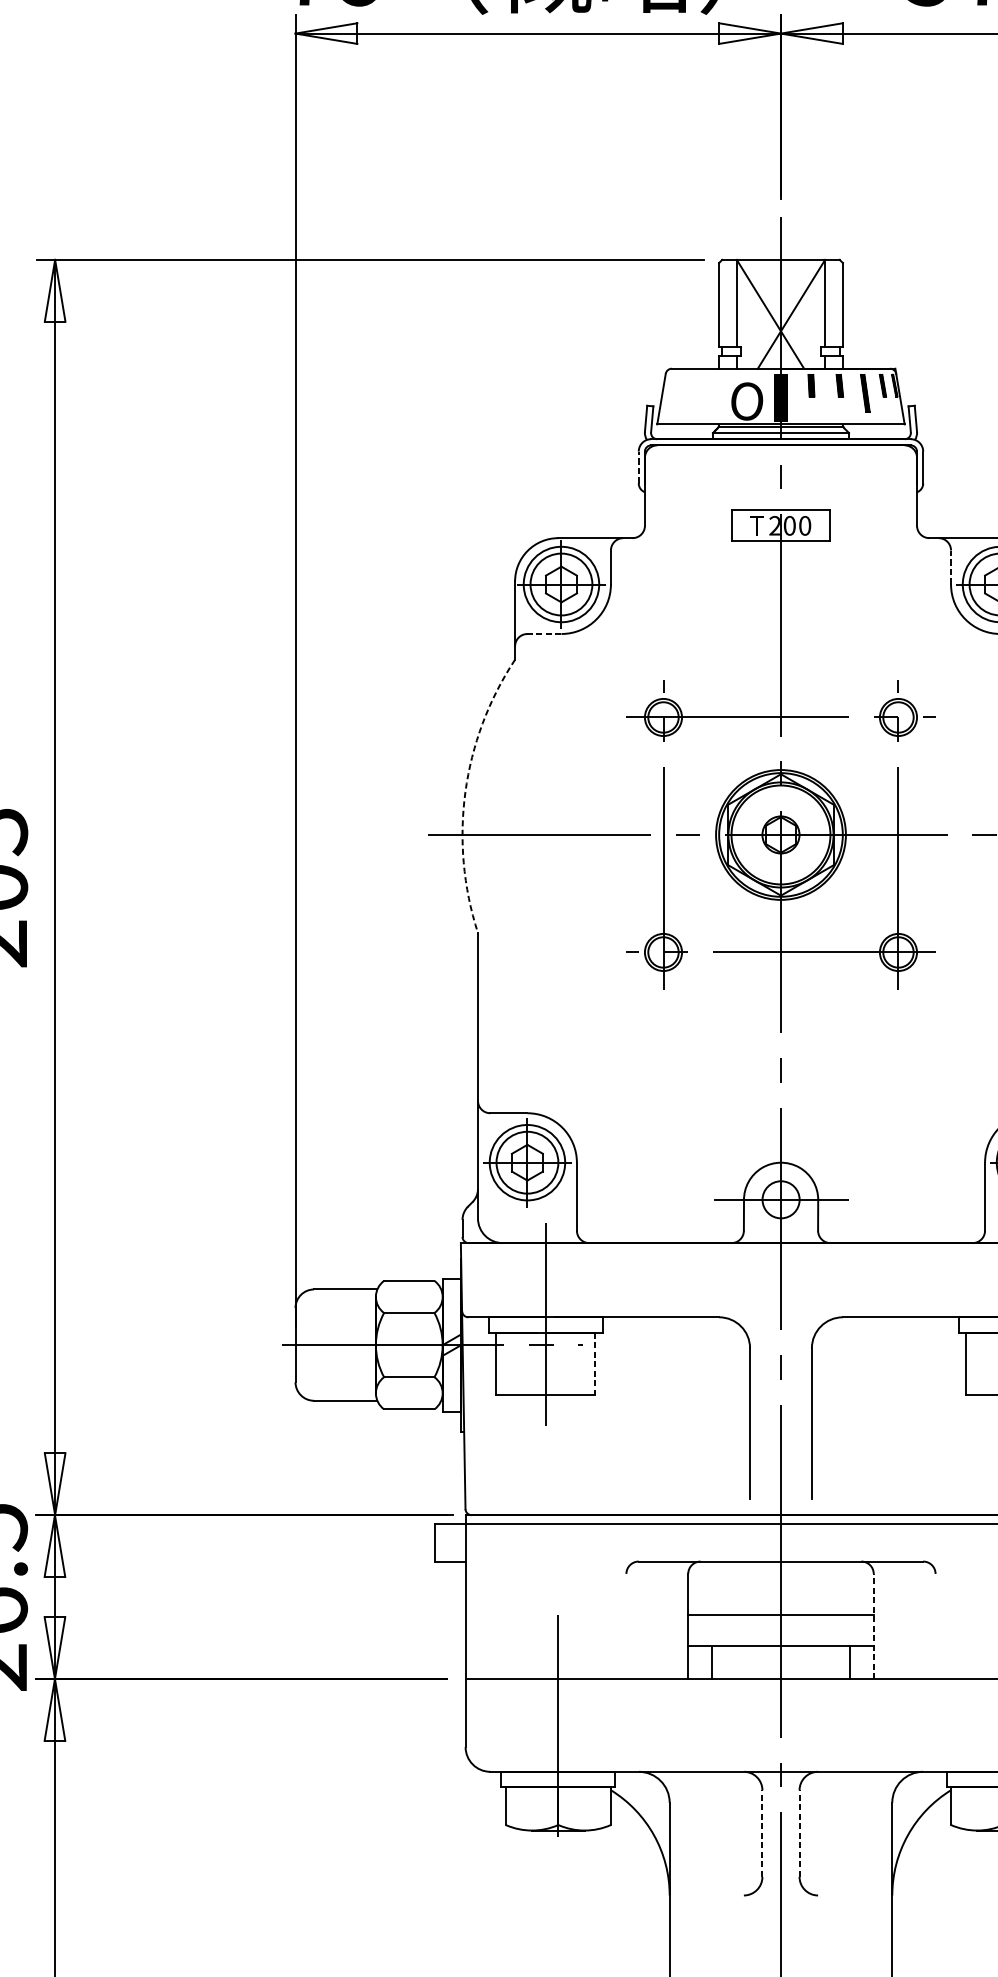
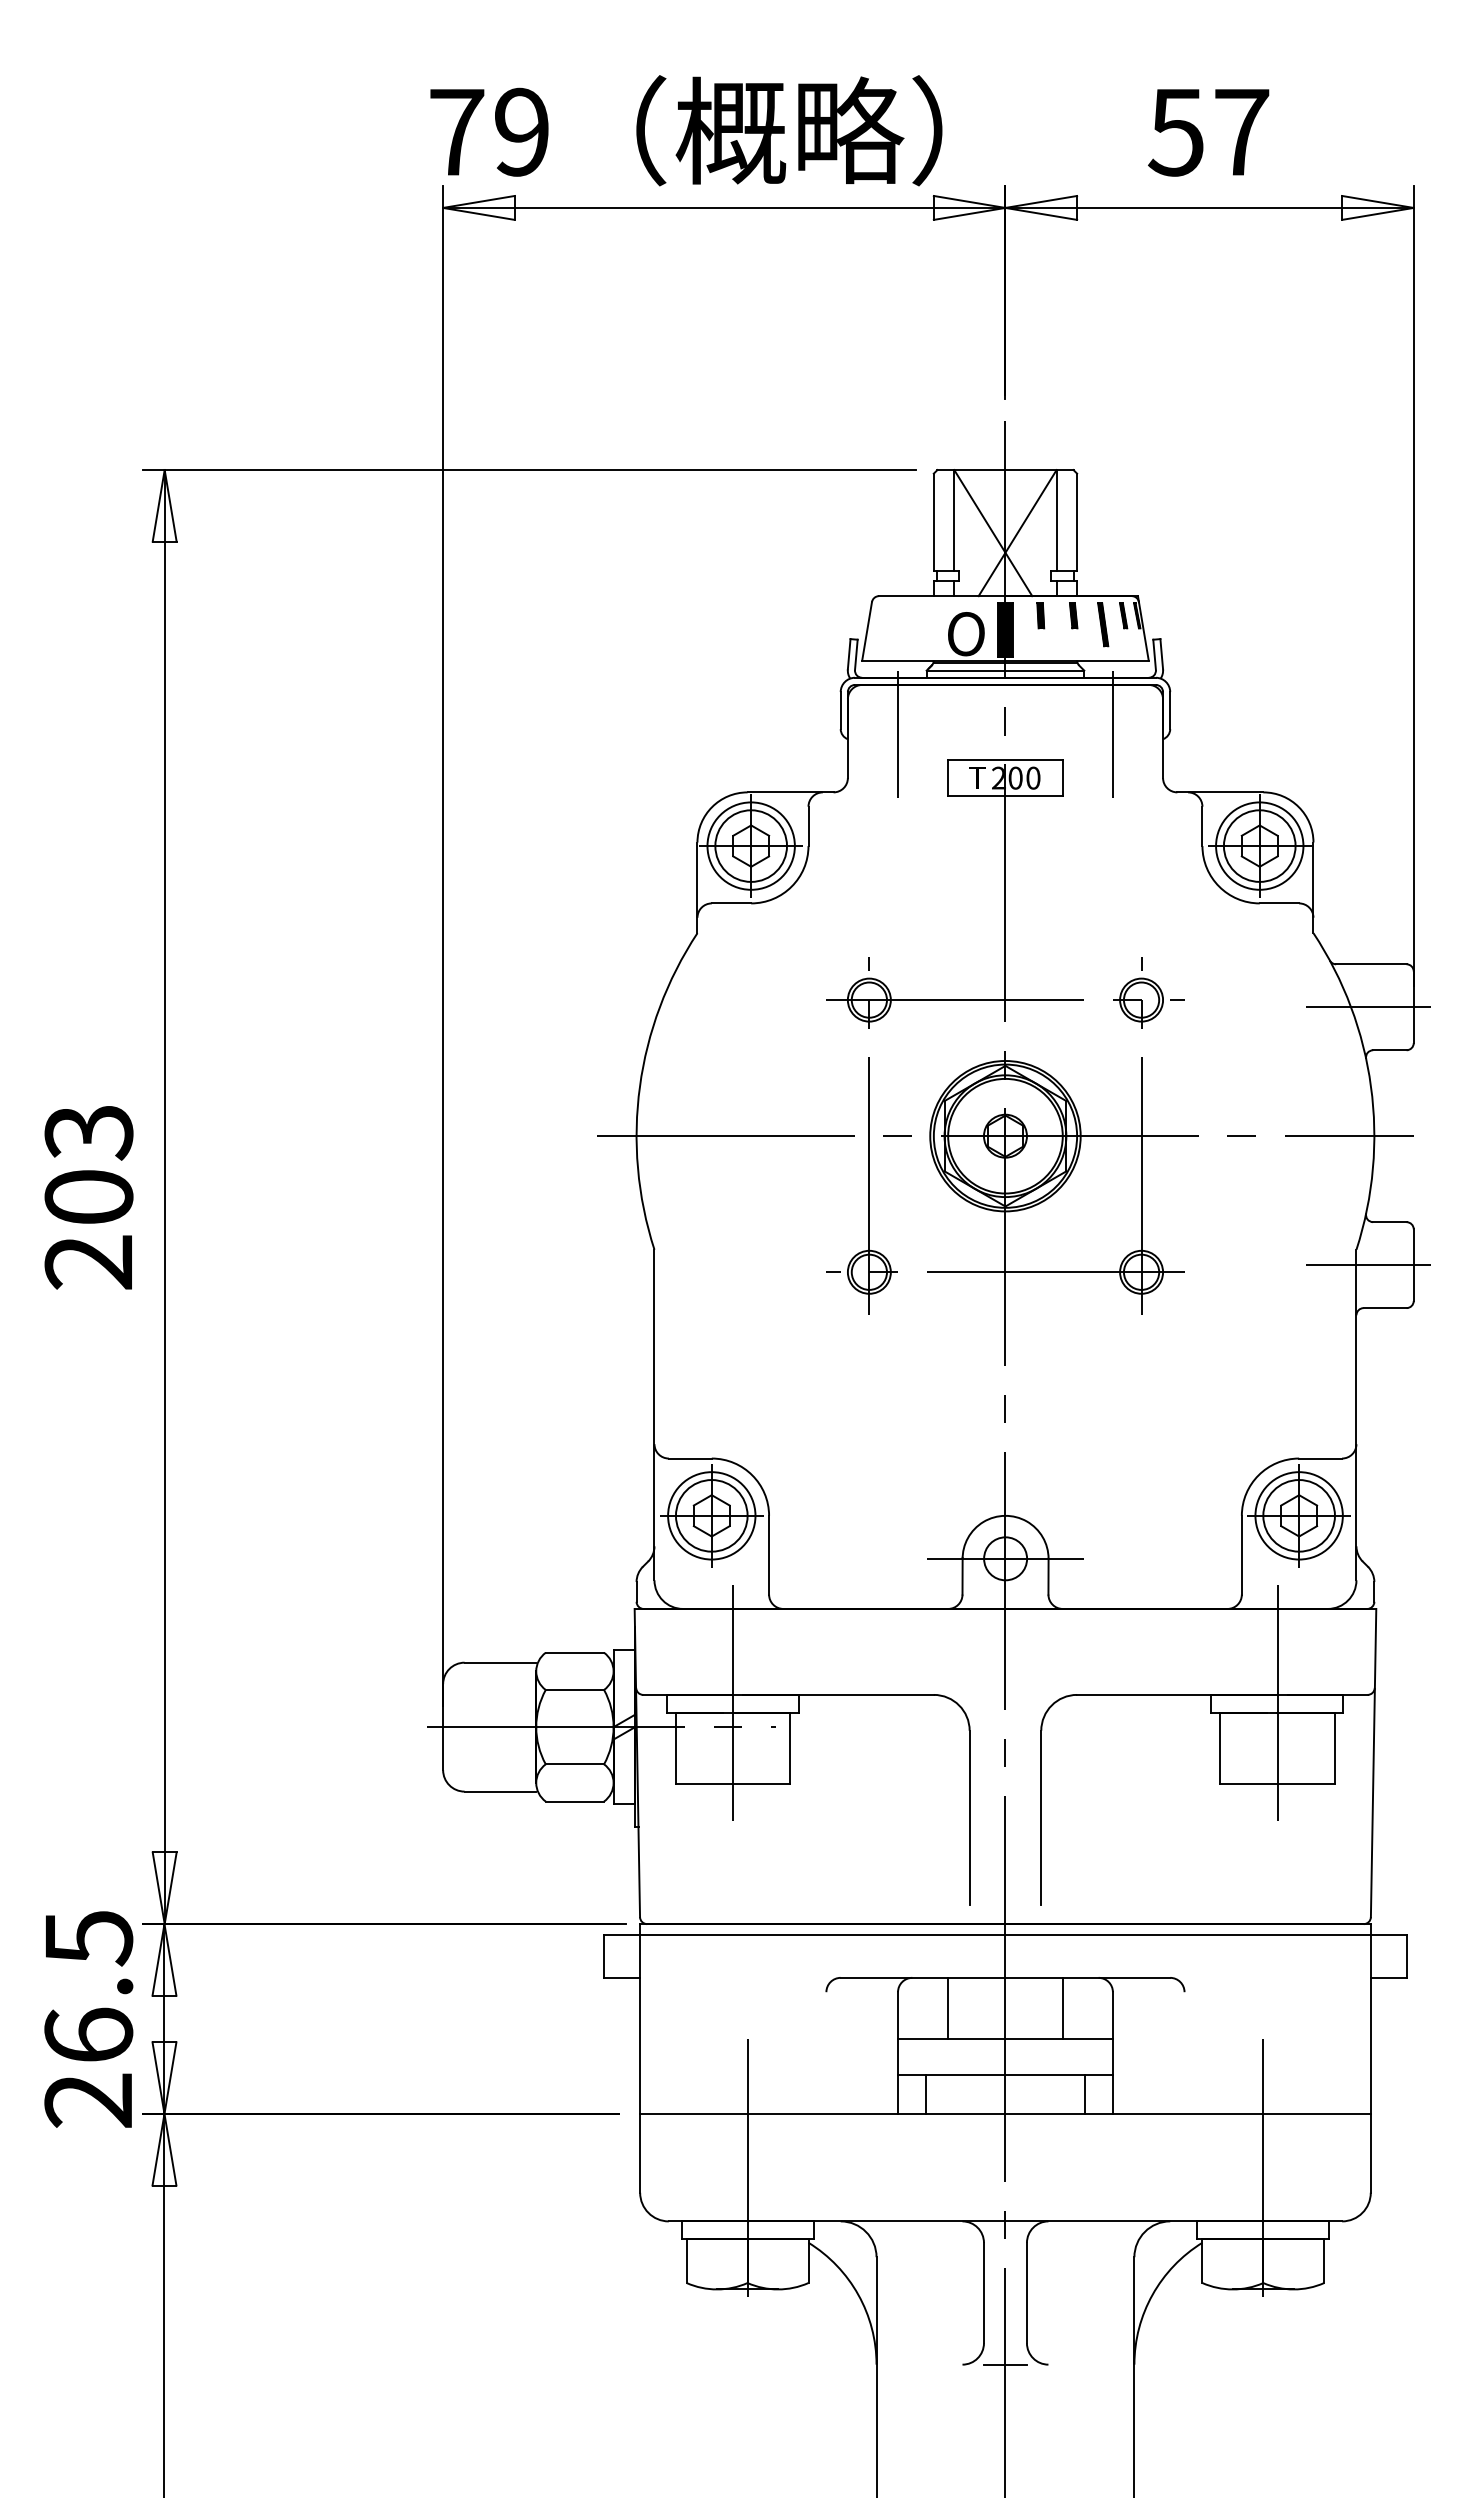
line: (638, 467) -> (840, 710), dashed -> solid
line: (688, 488) -> (898, 734), added
line: (873, 488) -> (1112, 734), added
line: (951, 567) -> (1202, 826), dashed -> solid
line: (544, 634) -> (731, 903), dashed -> solid
arc: (465, 792) -> (639, 1086), dashed -> solid
line: (595, 1363) -> (790, 1748), dashed -> solid
line: (731, 1588) -> (948, 2008), added
line: (830, 1588) -> (1062, 2008), added
line: (873, 1626) -> (1112, 2053), dashed -> solid
line: (762, 1833) -> (983, 2292), dashed -> solid
line: (799, 1833) -> (1026, 2292), dashed -> solid
line: (780, 1895) -> (1004, 2364), added

